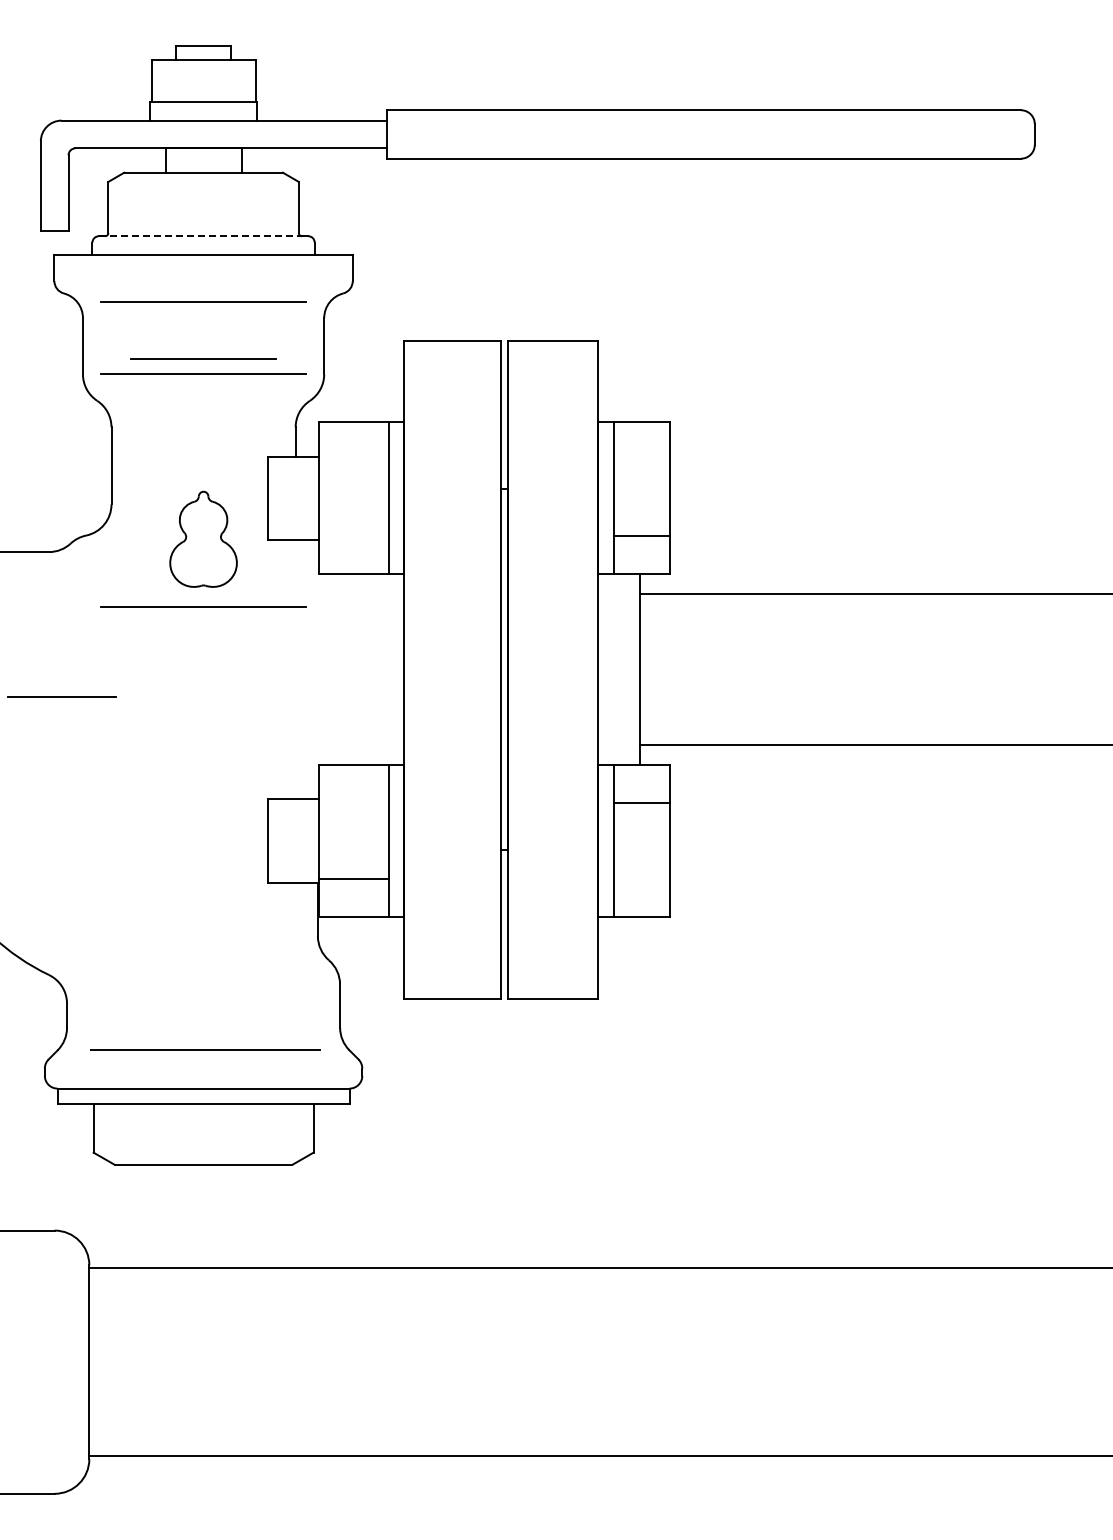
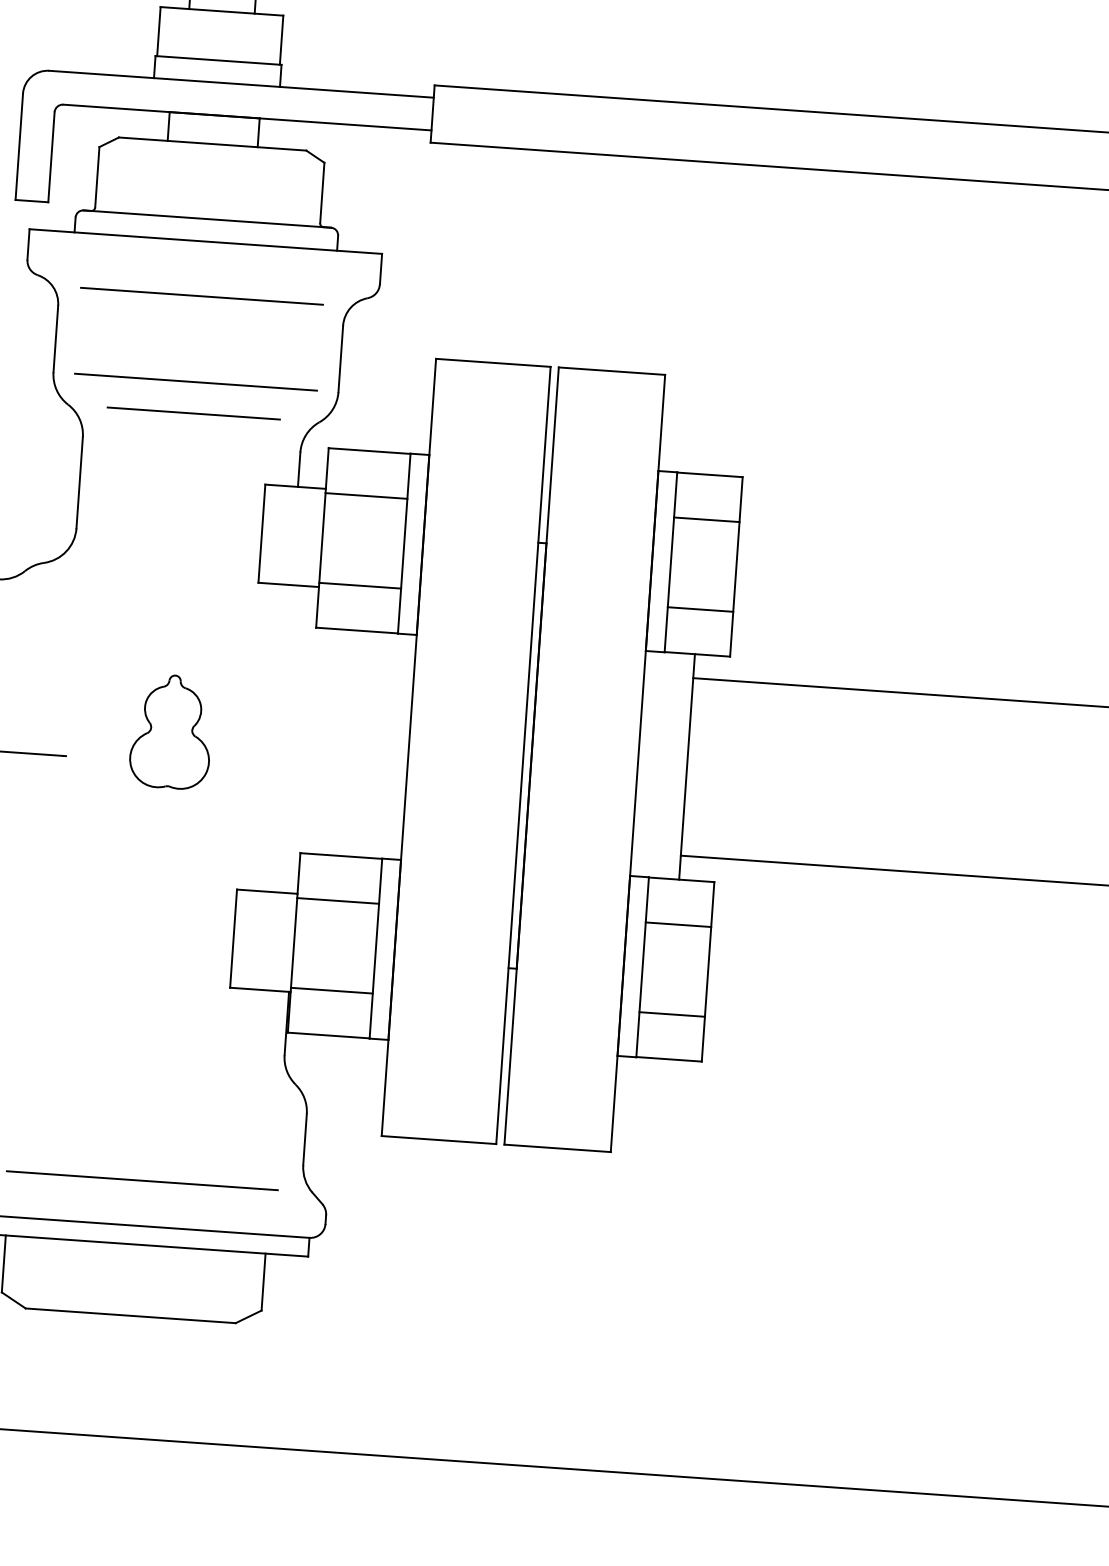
line: (203, 236) -> (207, 219), dashed -> solid
line: (203, 358) -> (193, 413), moved
line: (353, 460) -> (365, 496), added
line: (641, 460) -> (706, 520), added
line: (353, 536) -> (359, 586), added
part: (203, 538) -> (171, 730), moved
line: (203, 606) -> (176, 656), removed
line: (353, 803) -> (337, 901), added
line: (641, 879) -> (671, 1015), added

